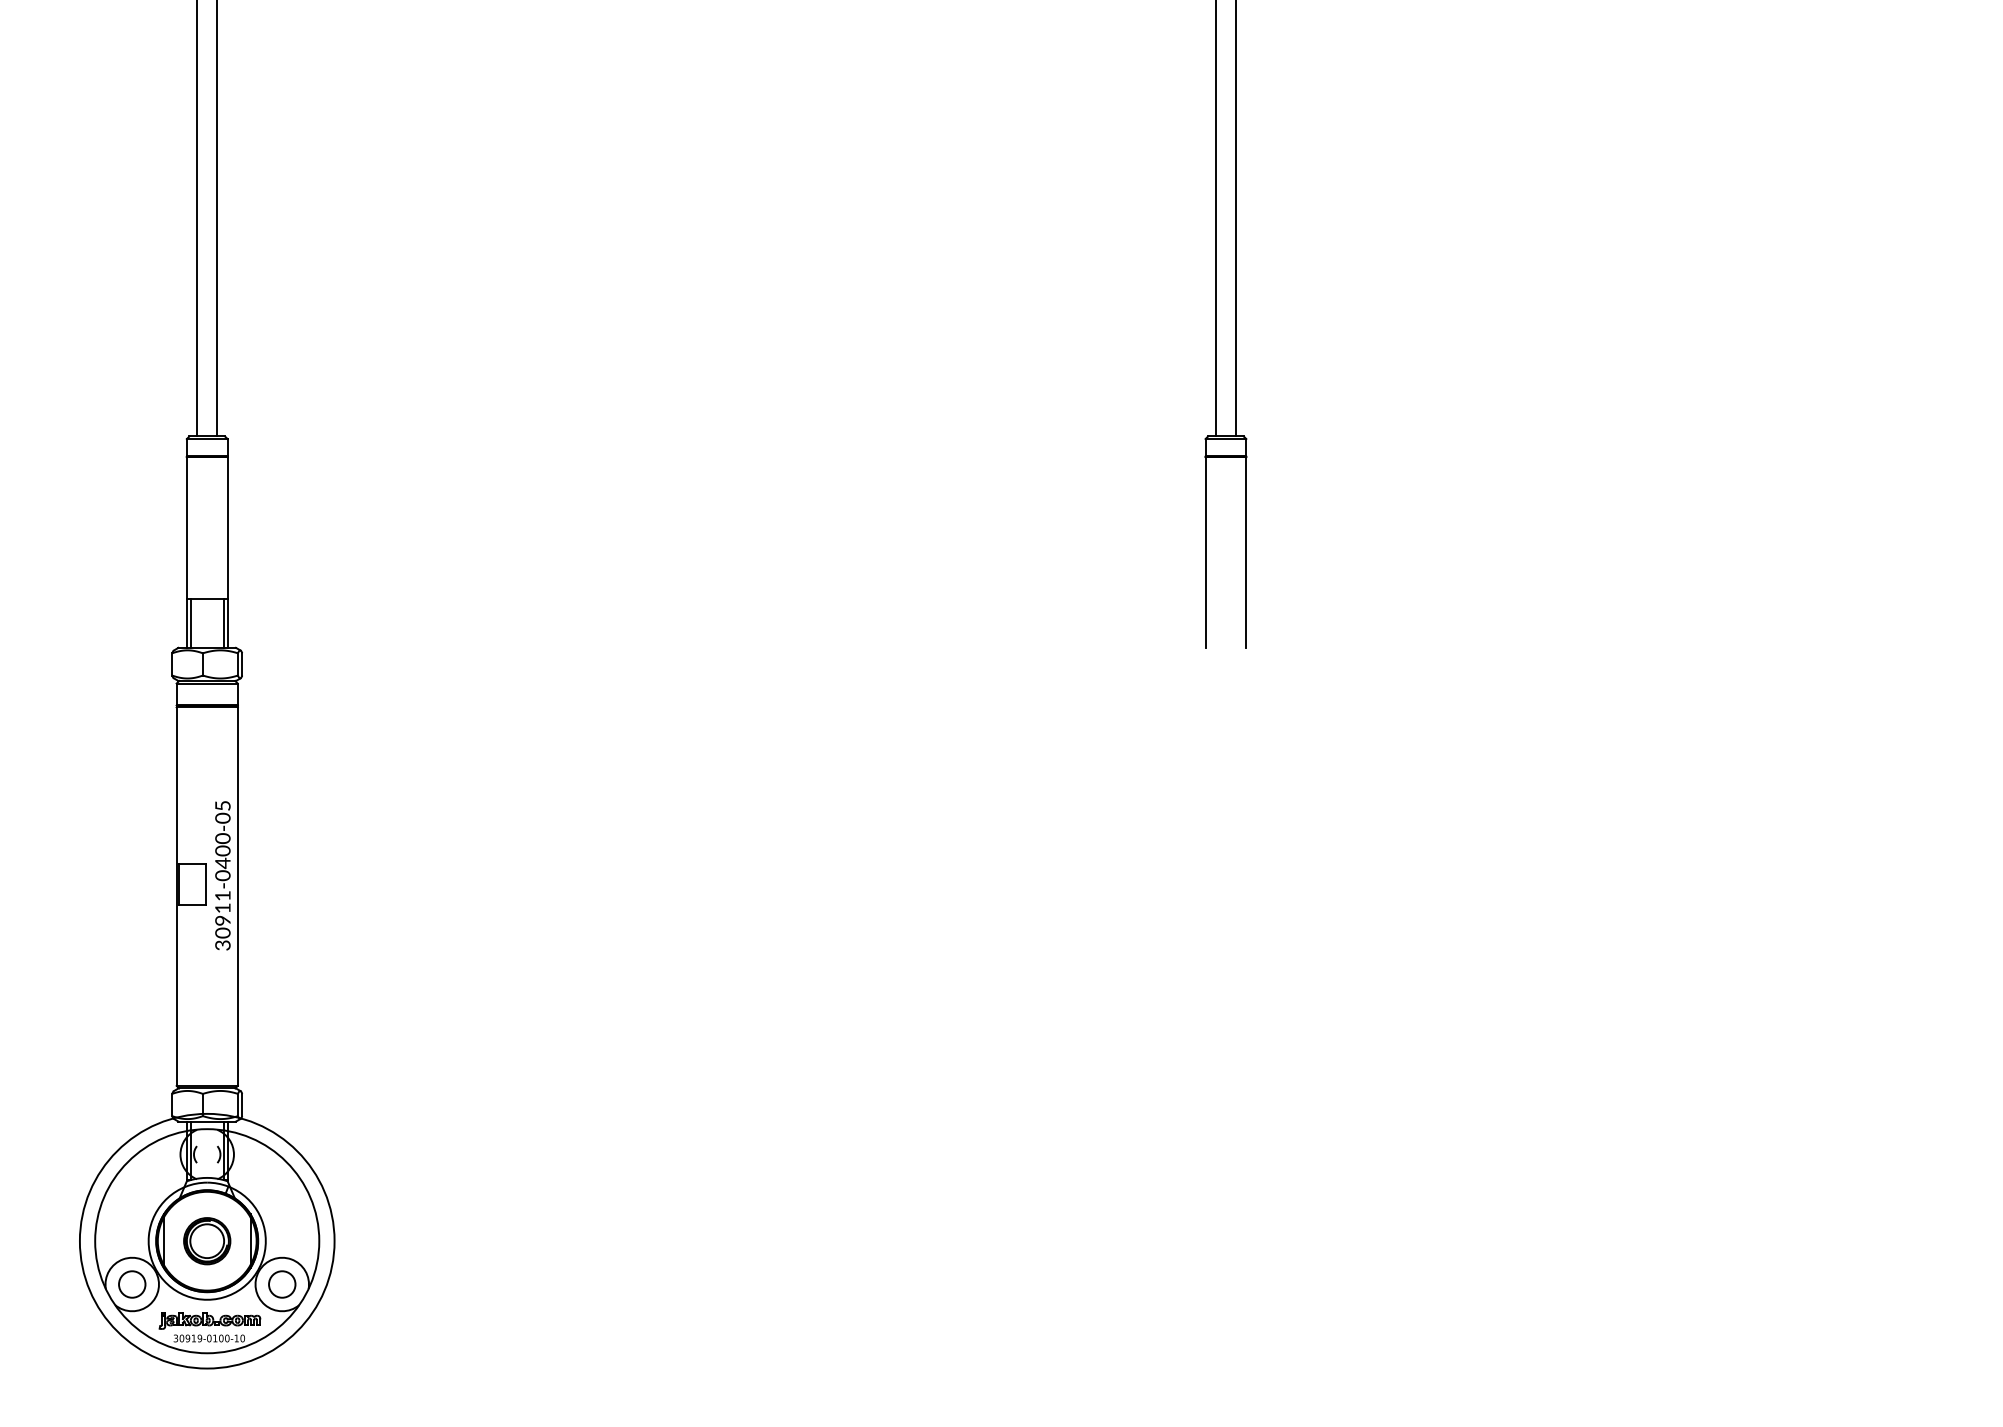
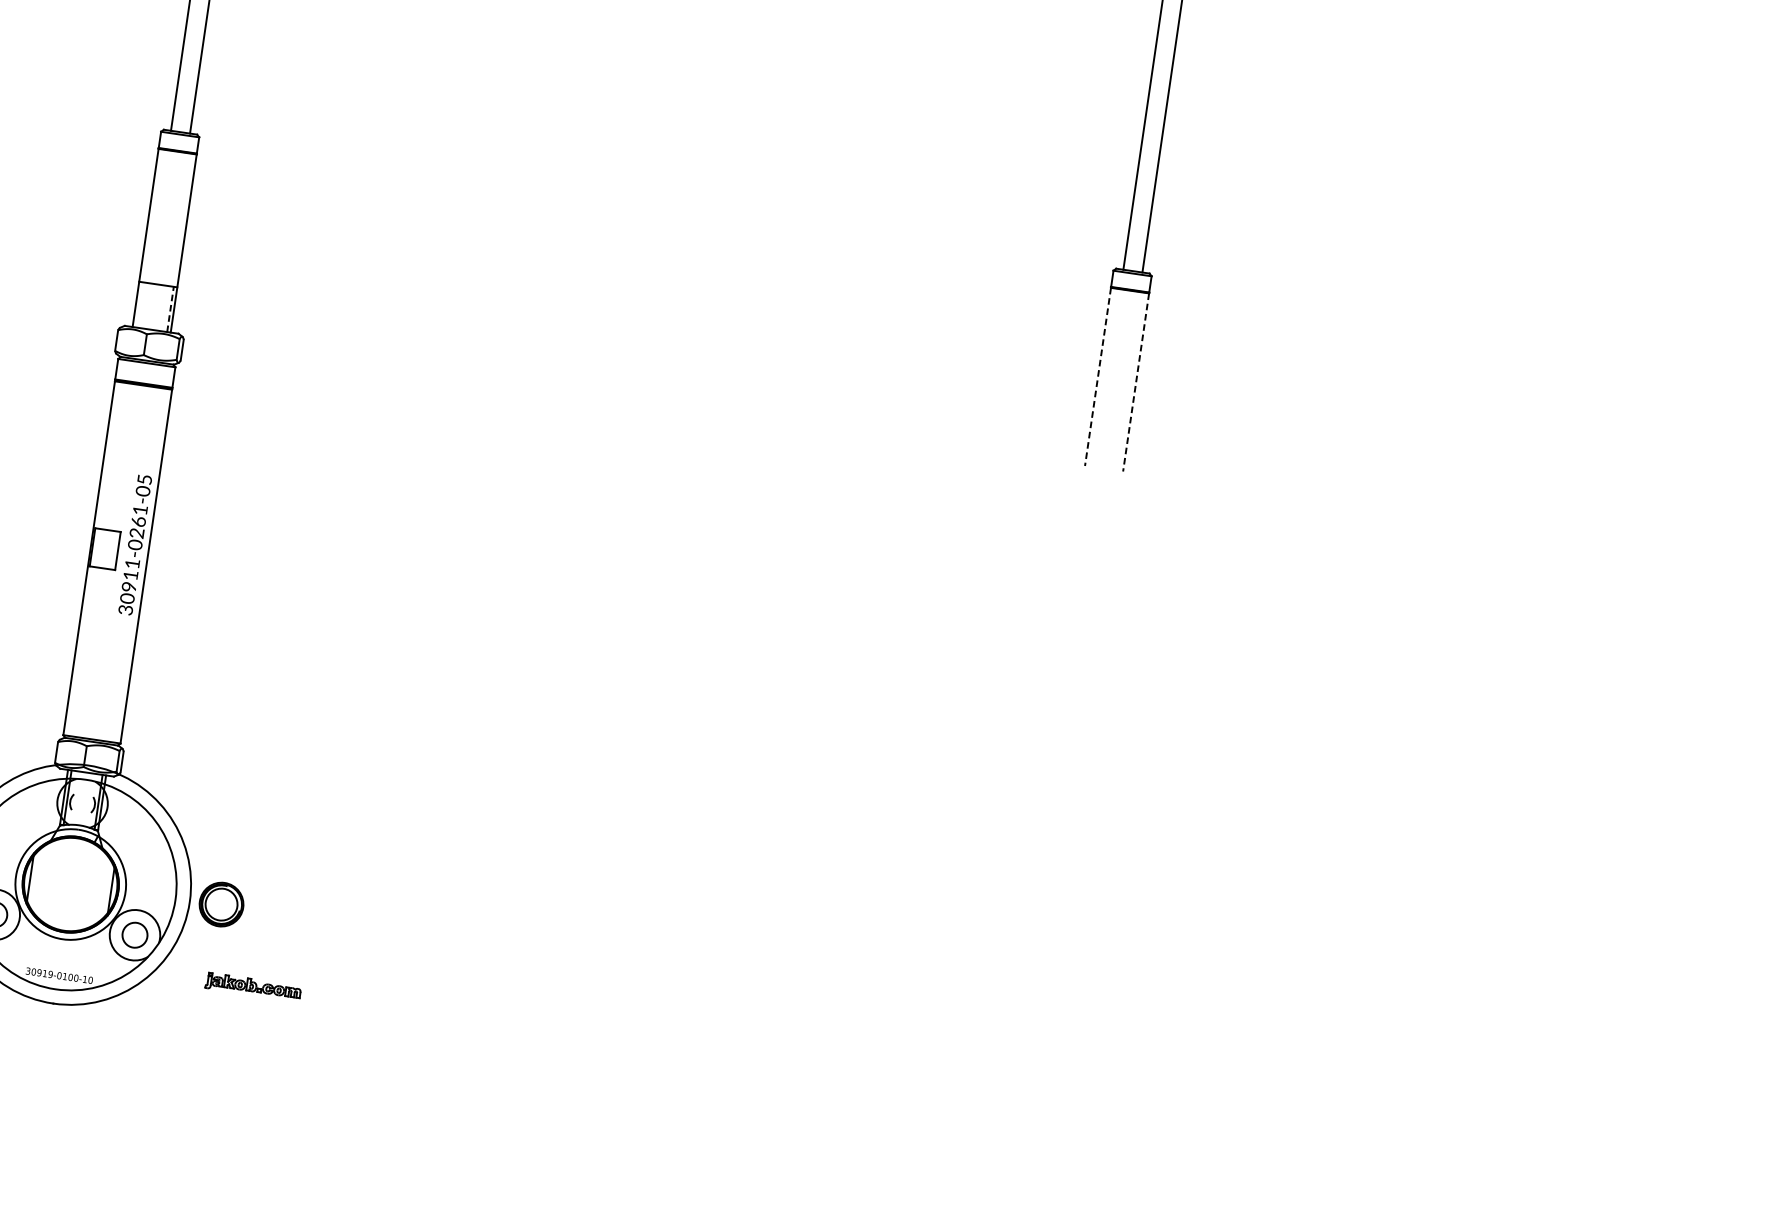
line: (1205, 553) -> (1097, 377), solid -> dashed
line: (1246, 553) -> (1136, 383), solid -> dashed
line: (190, 623) -> (139, 304), removed
line: (223, 623) -> (170, 309), solid -> dashed
text: (222, 851) -> (138, 522), 30911-0400-05 -> 30911-0261-05
part: (207, 1241) -> (221, 904), moved
part: (209, 1320) -> (252, 986), moved

